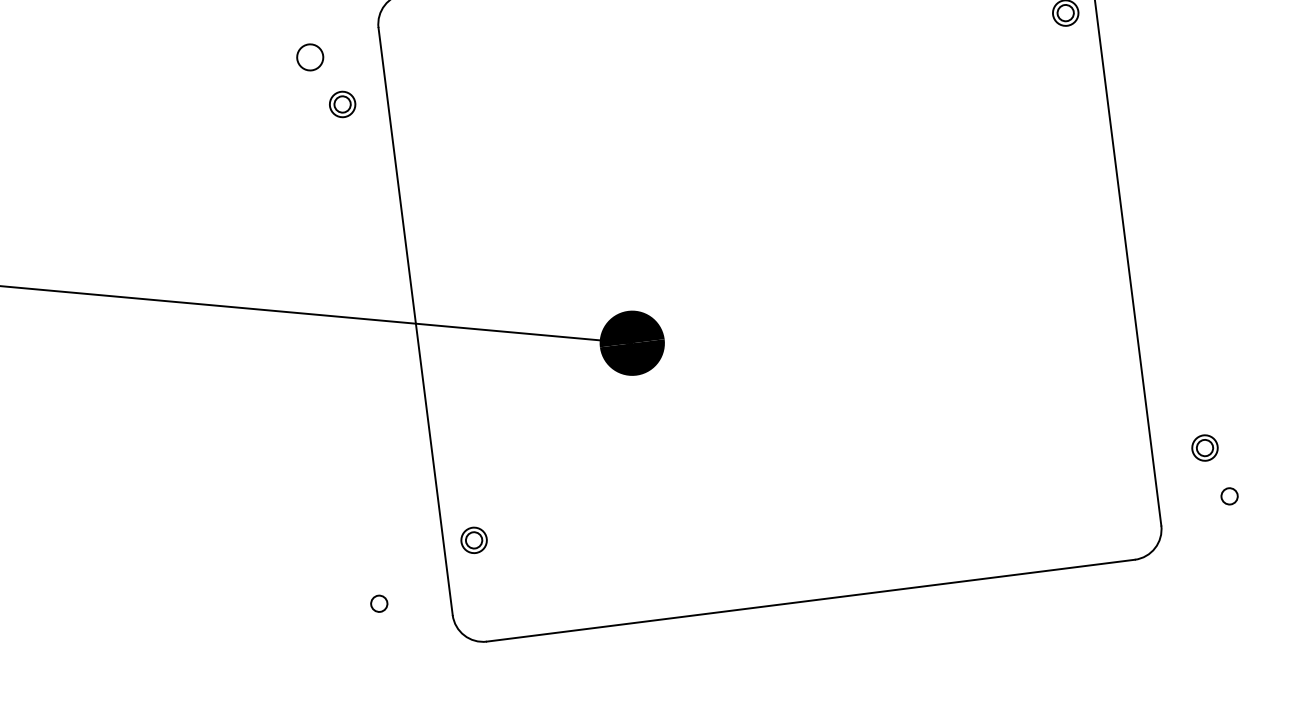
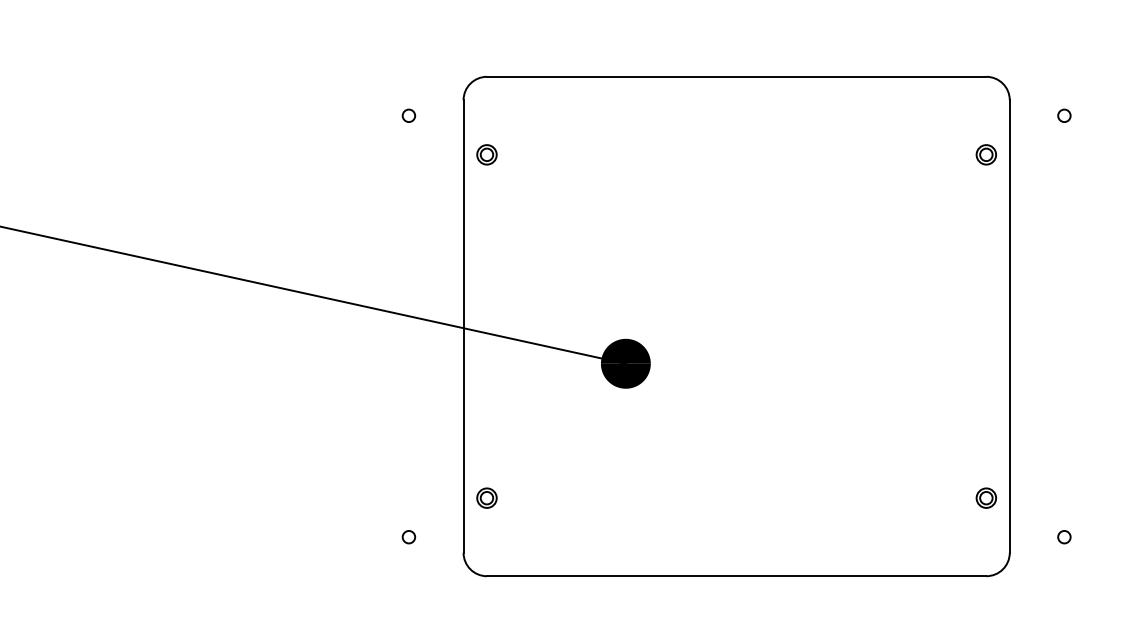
circle: (309, 56) -> (408, 115), size x0.62
part: (341, 104) -> (486, 154), moved
part: (1203, 447) -> (985, 497), moved

